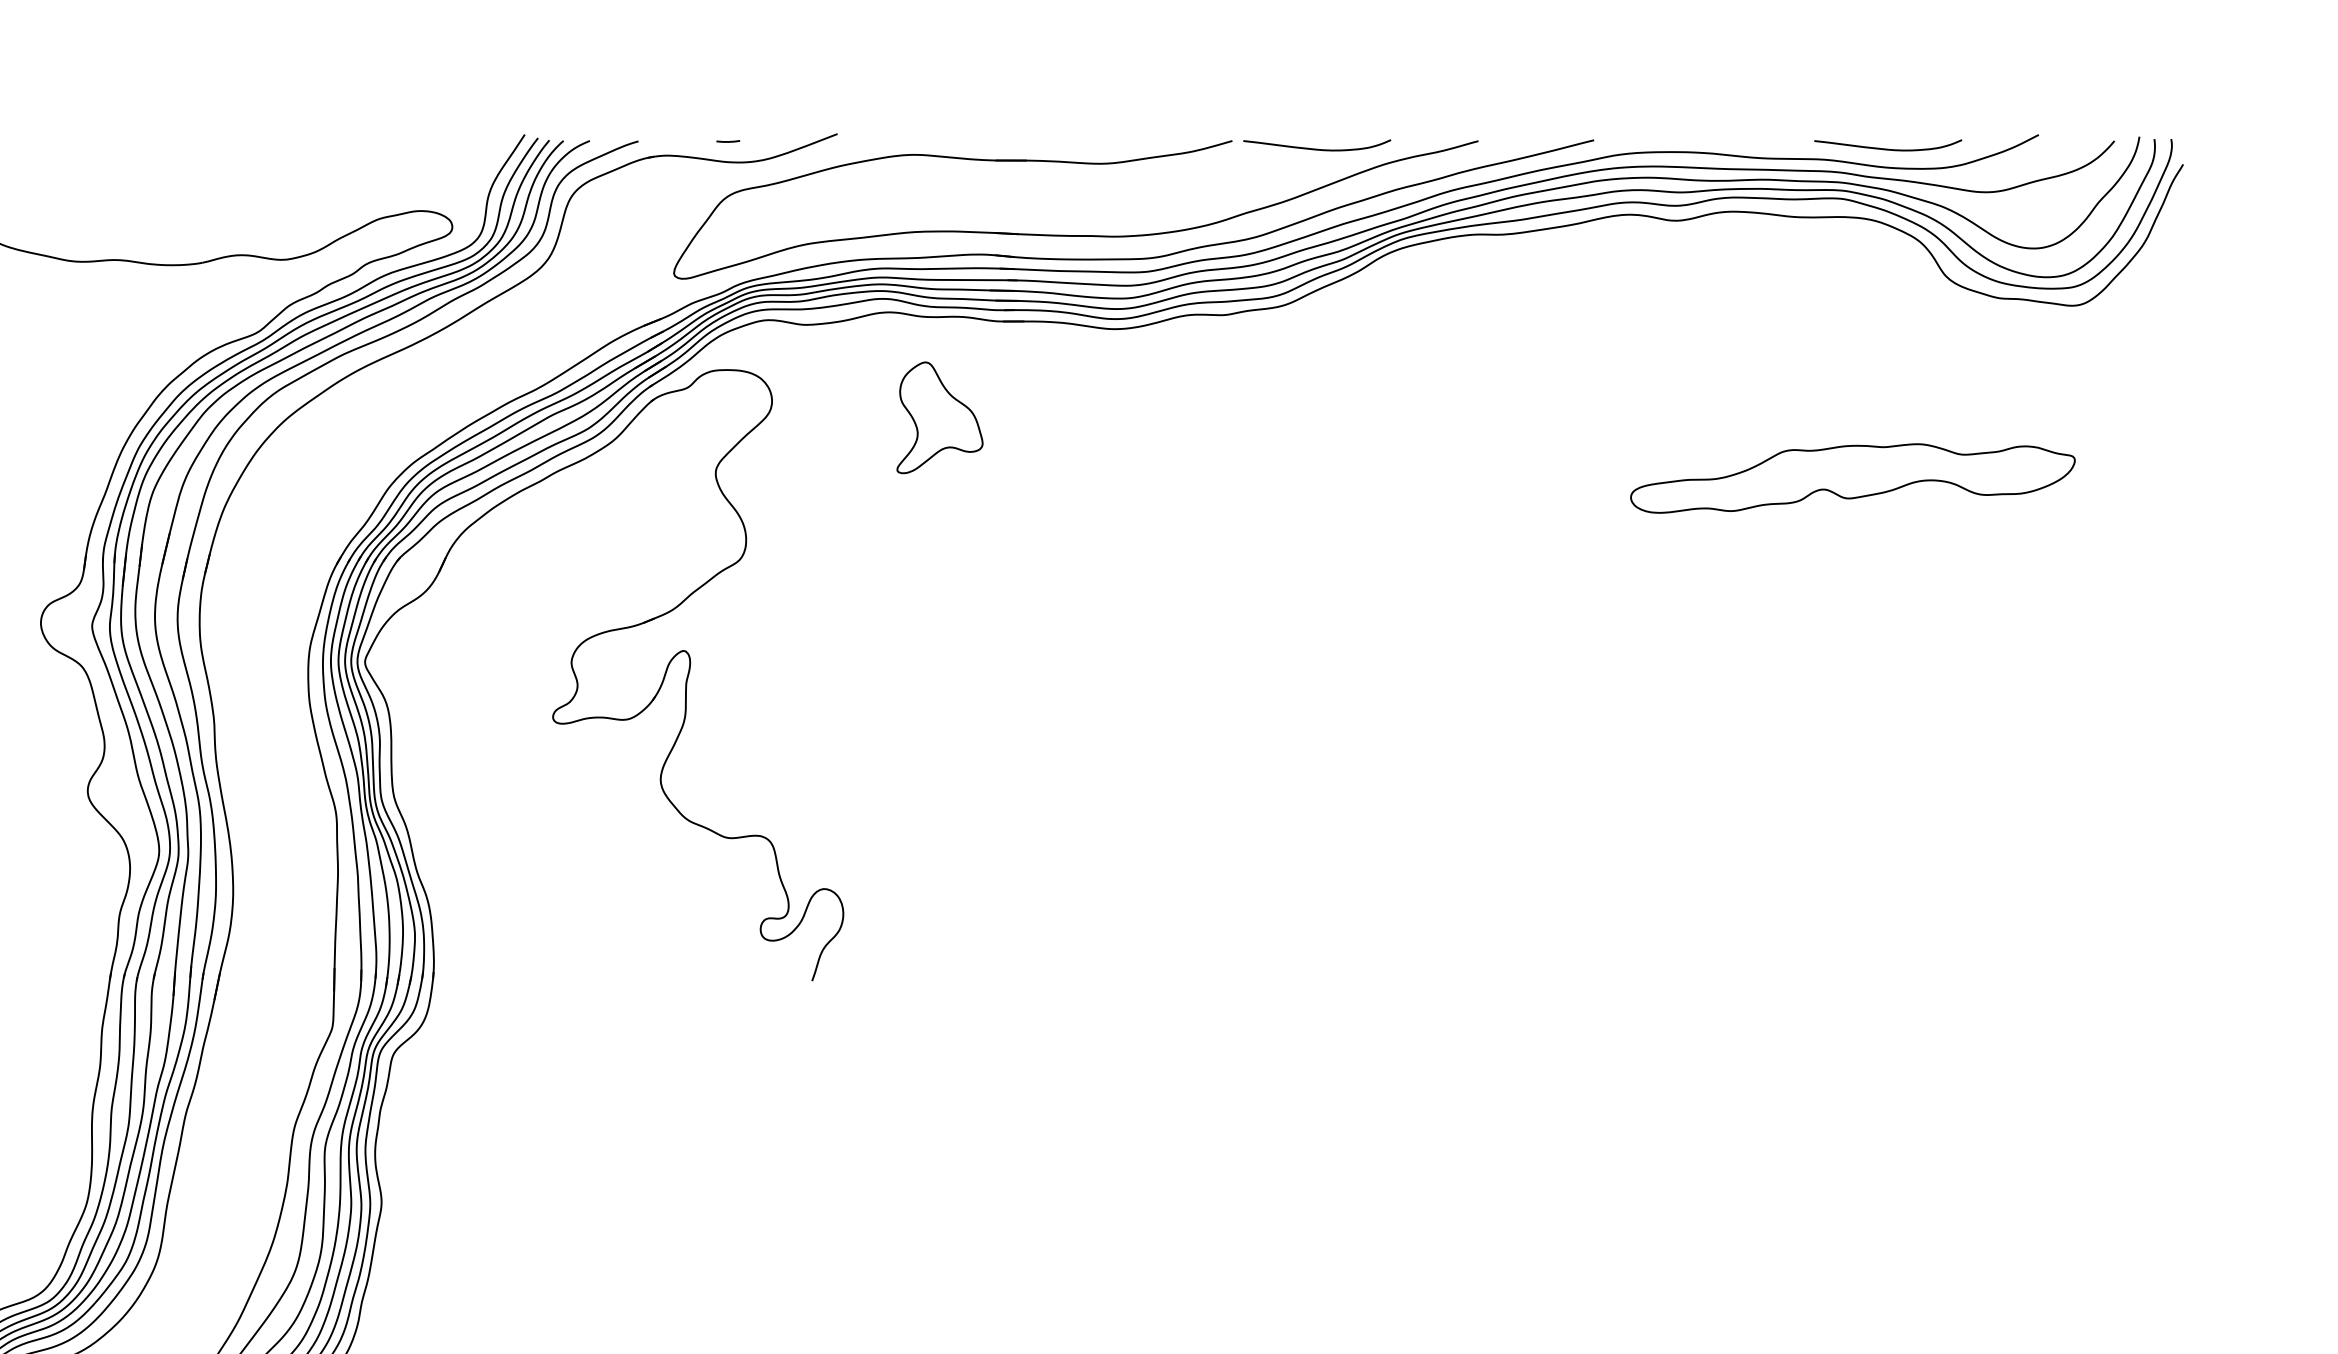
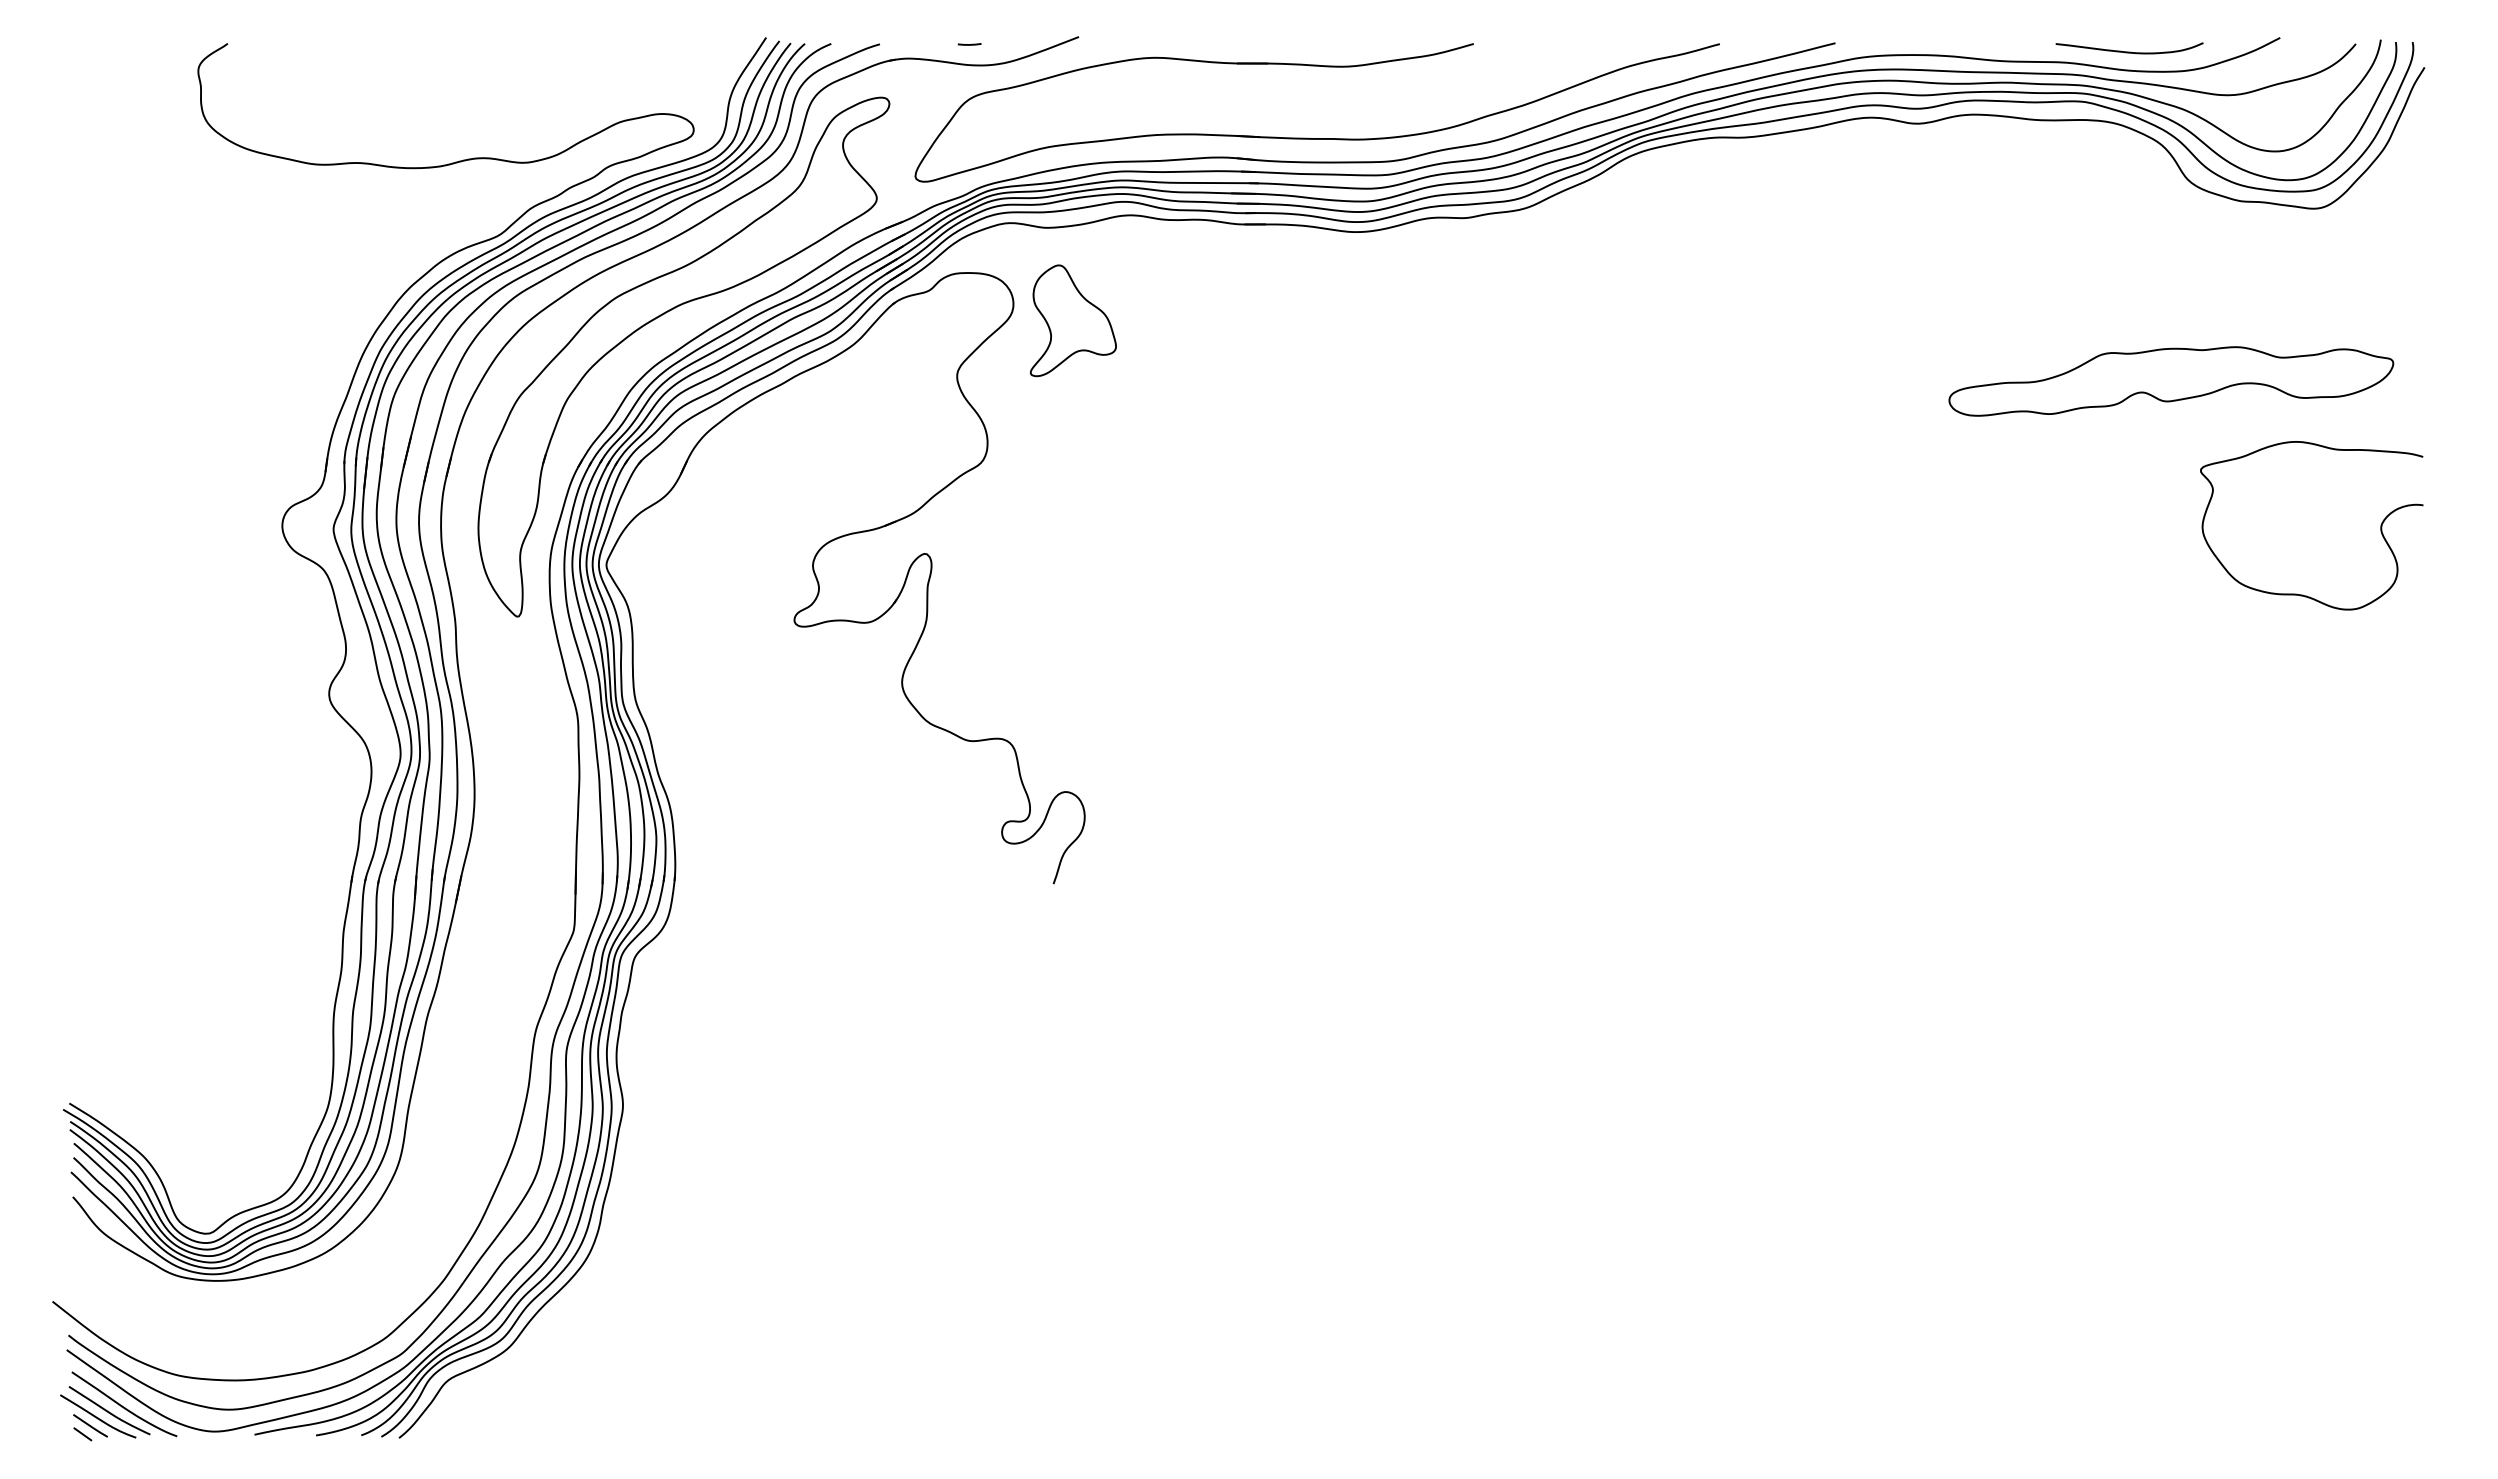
curve: (1317, 148) -> (1558, 51), removed
part: (420, 413) -> (661, 316), added
part: (940, 417) -> (1073, 320), moved
part: (1853, 478) -> (2171, 381), moved
curve: (2139, 622) -> (2380, 525), added

